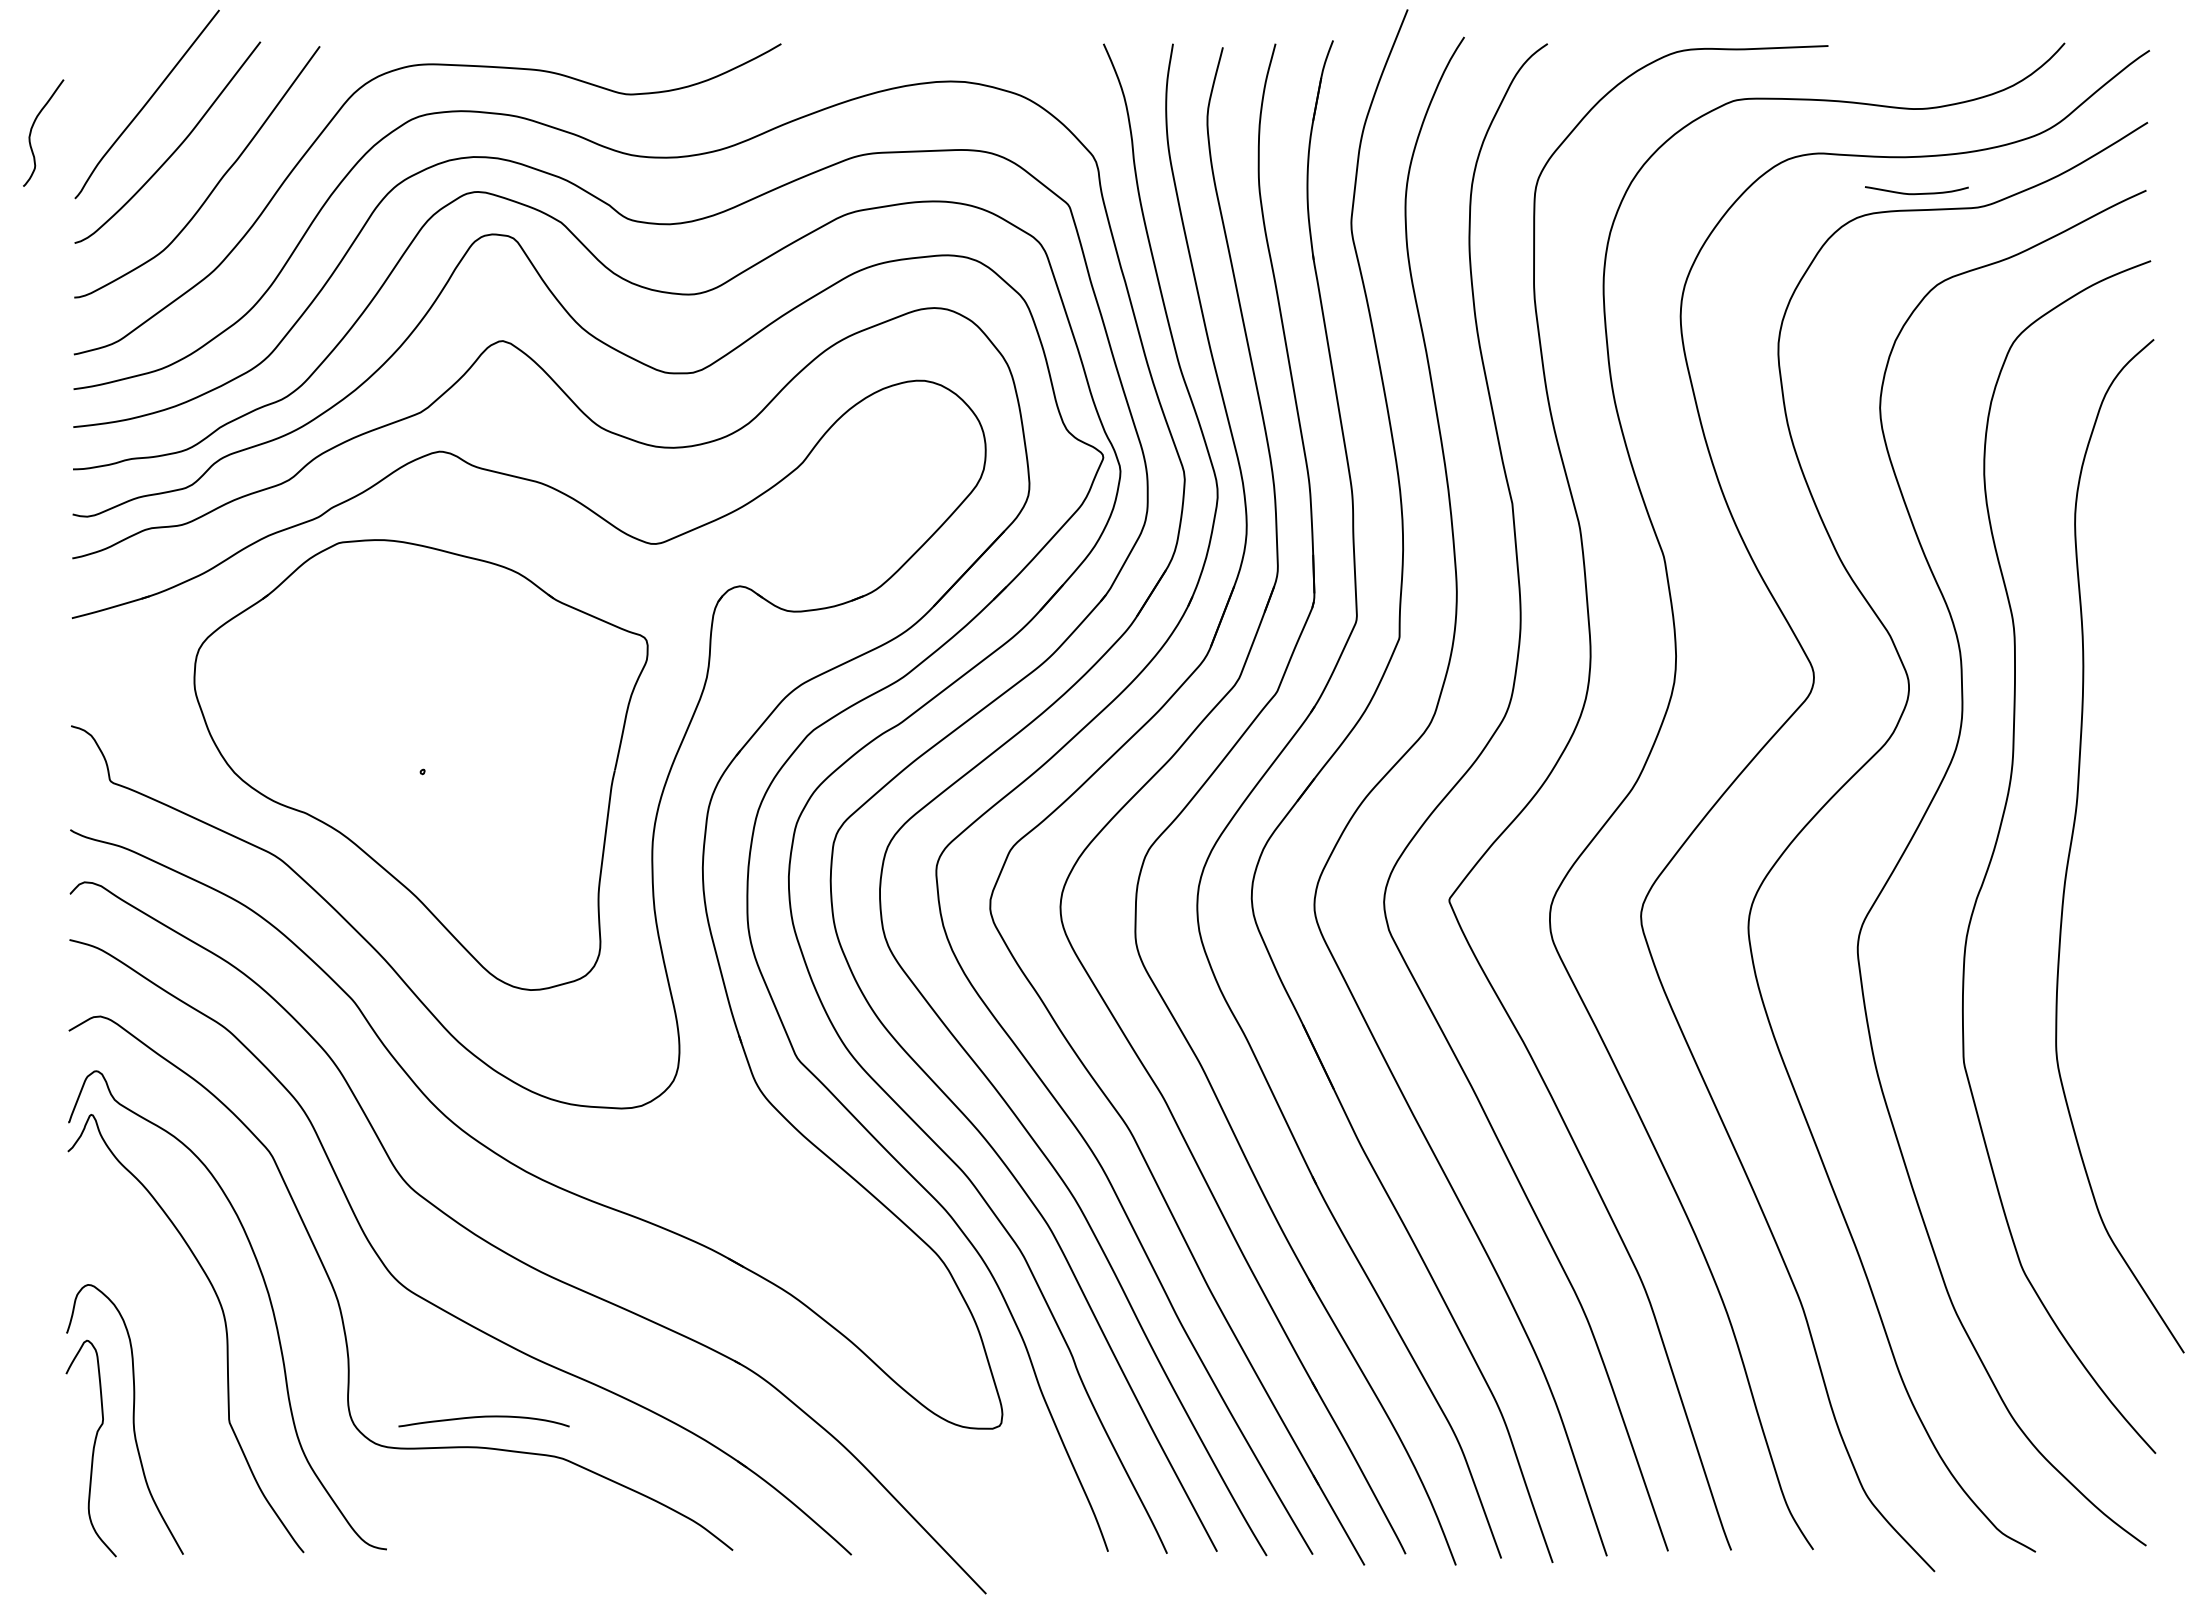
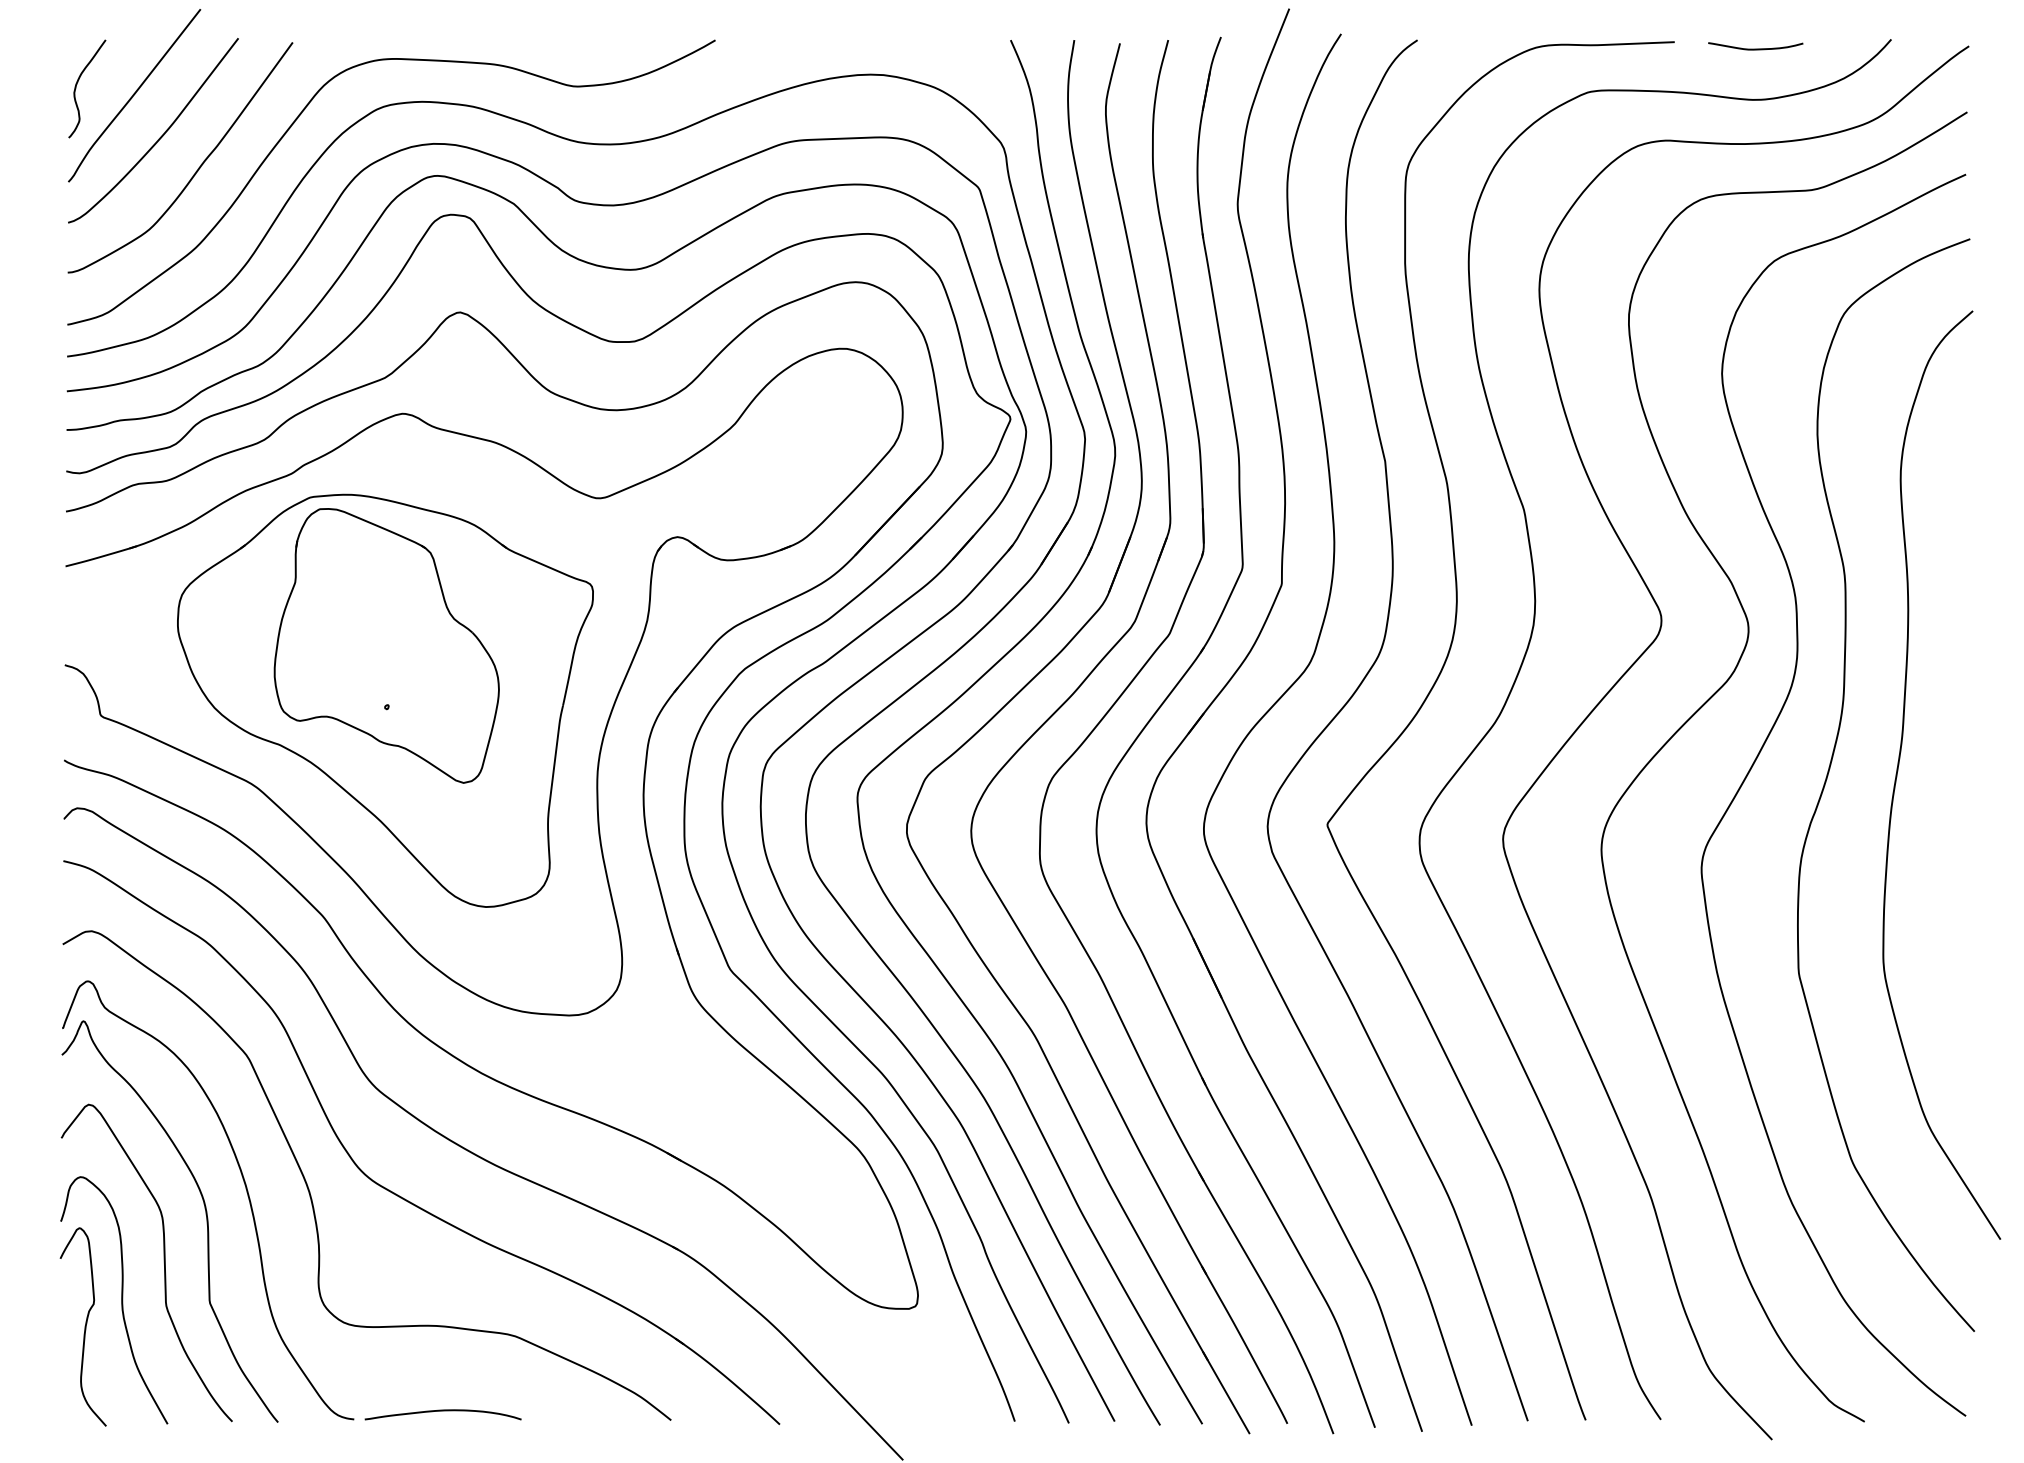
curve: (32, 129) -> (77, 85), moved
curve: (1916, 193) -> (1755, 49), moved
part: (422, 704) -> (386, 645), added
curve: (179, 1378) -> (164, 1262), added
curve: (483, 1417) -> (442, 1411), moved

